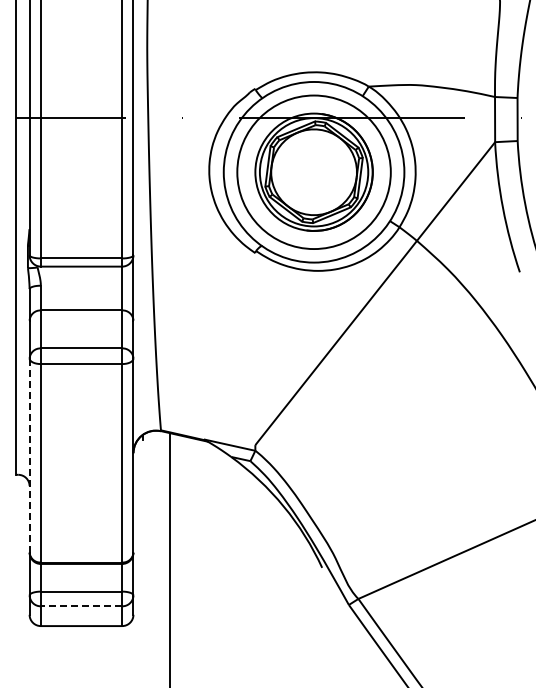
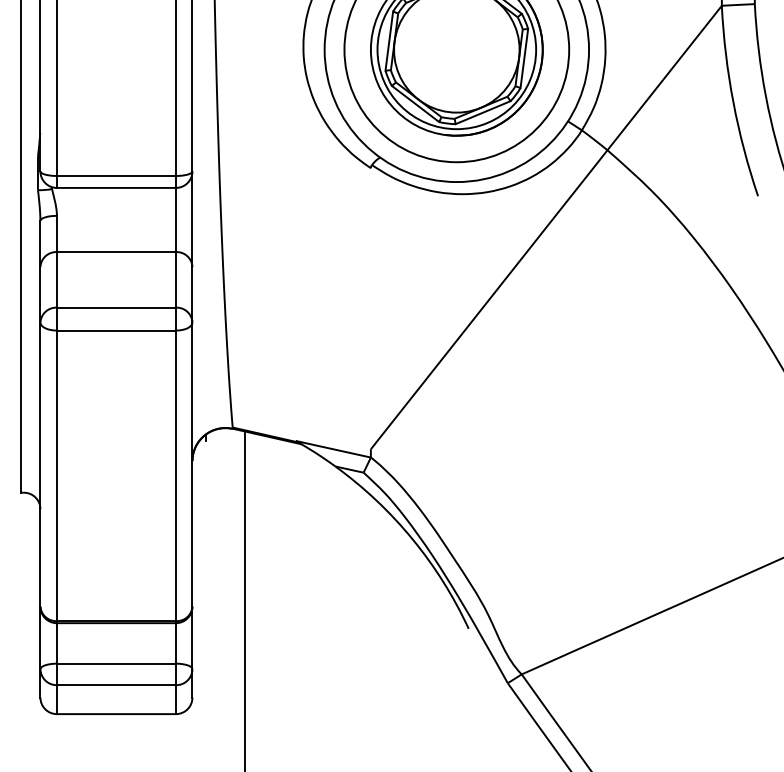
line: (29, 455) -> (40, 464), dashed -> solid
line: (81, 606) -> (116, 685), dashed -> solid

